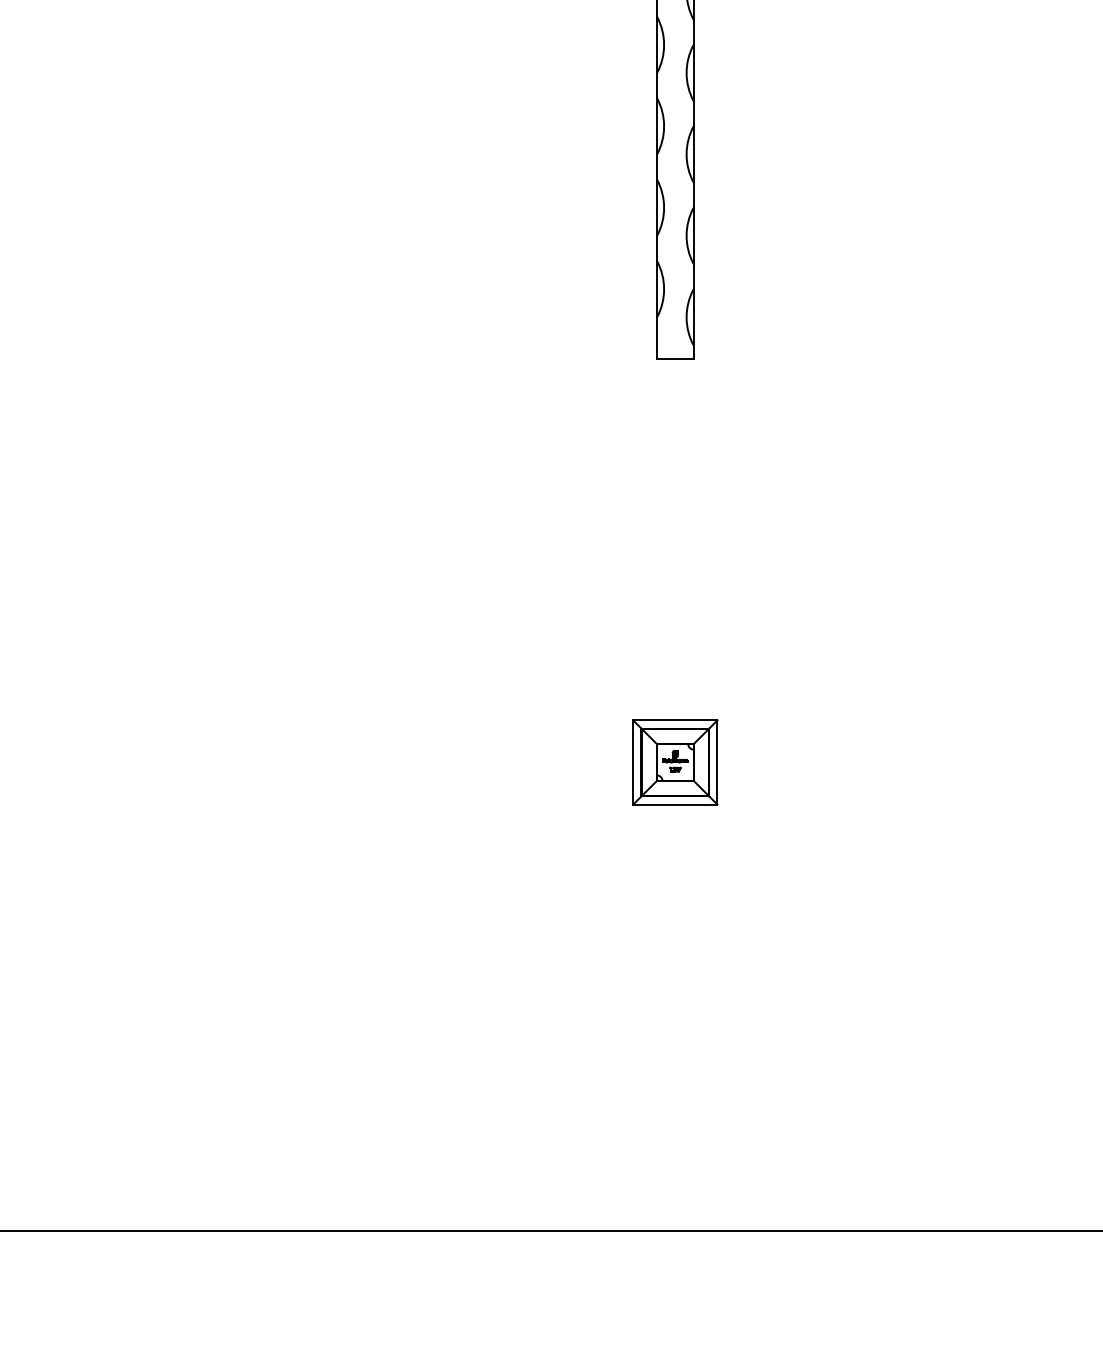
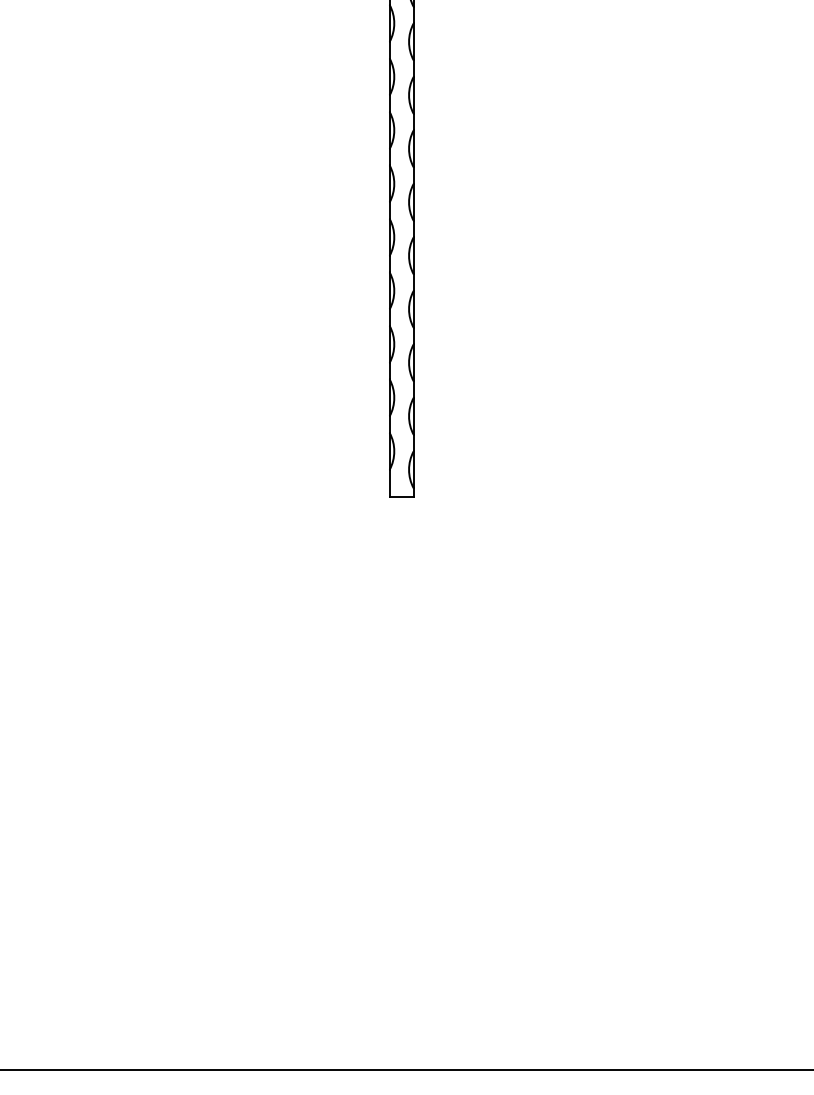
part: (675, 761) -> (401, 761), removed

